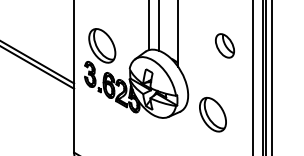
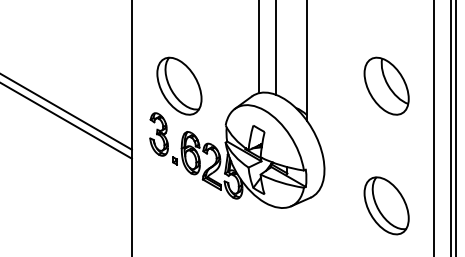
part: (224, 45) -> (385, 85), size x1.43
part: (212, 114) -> (385, 205), moved

